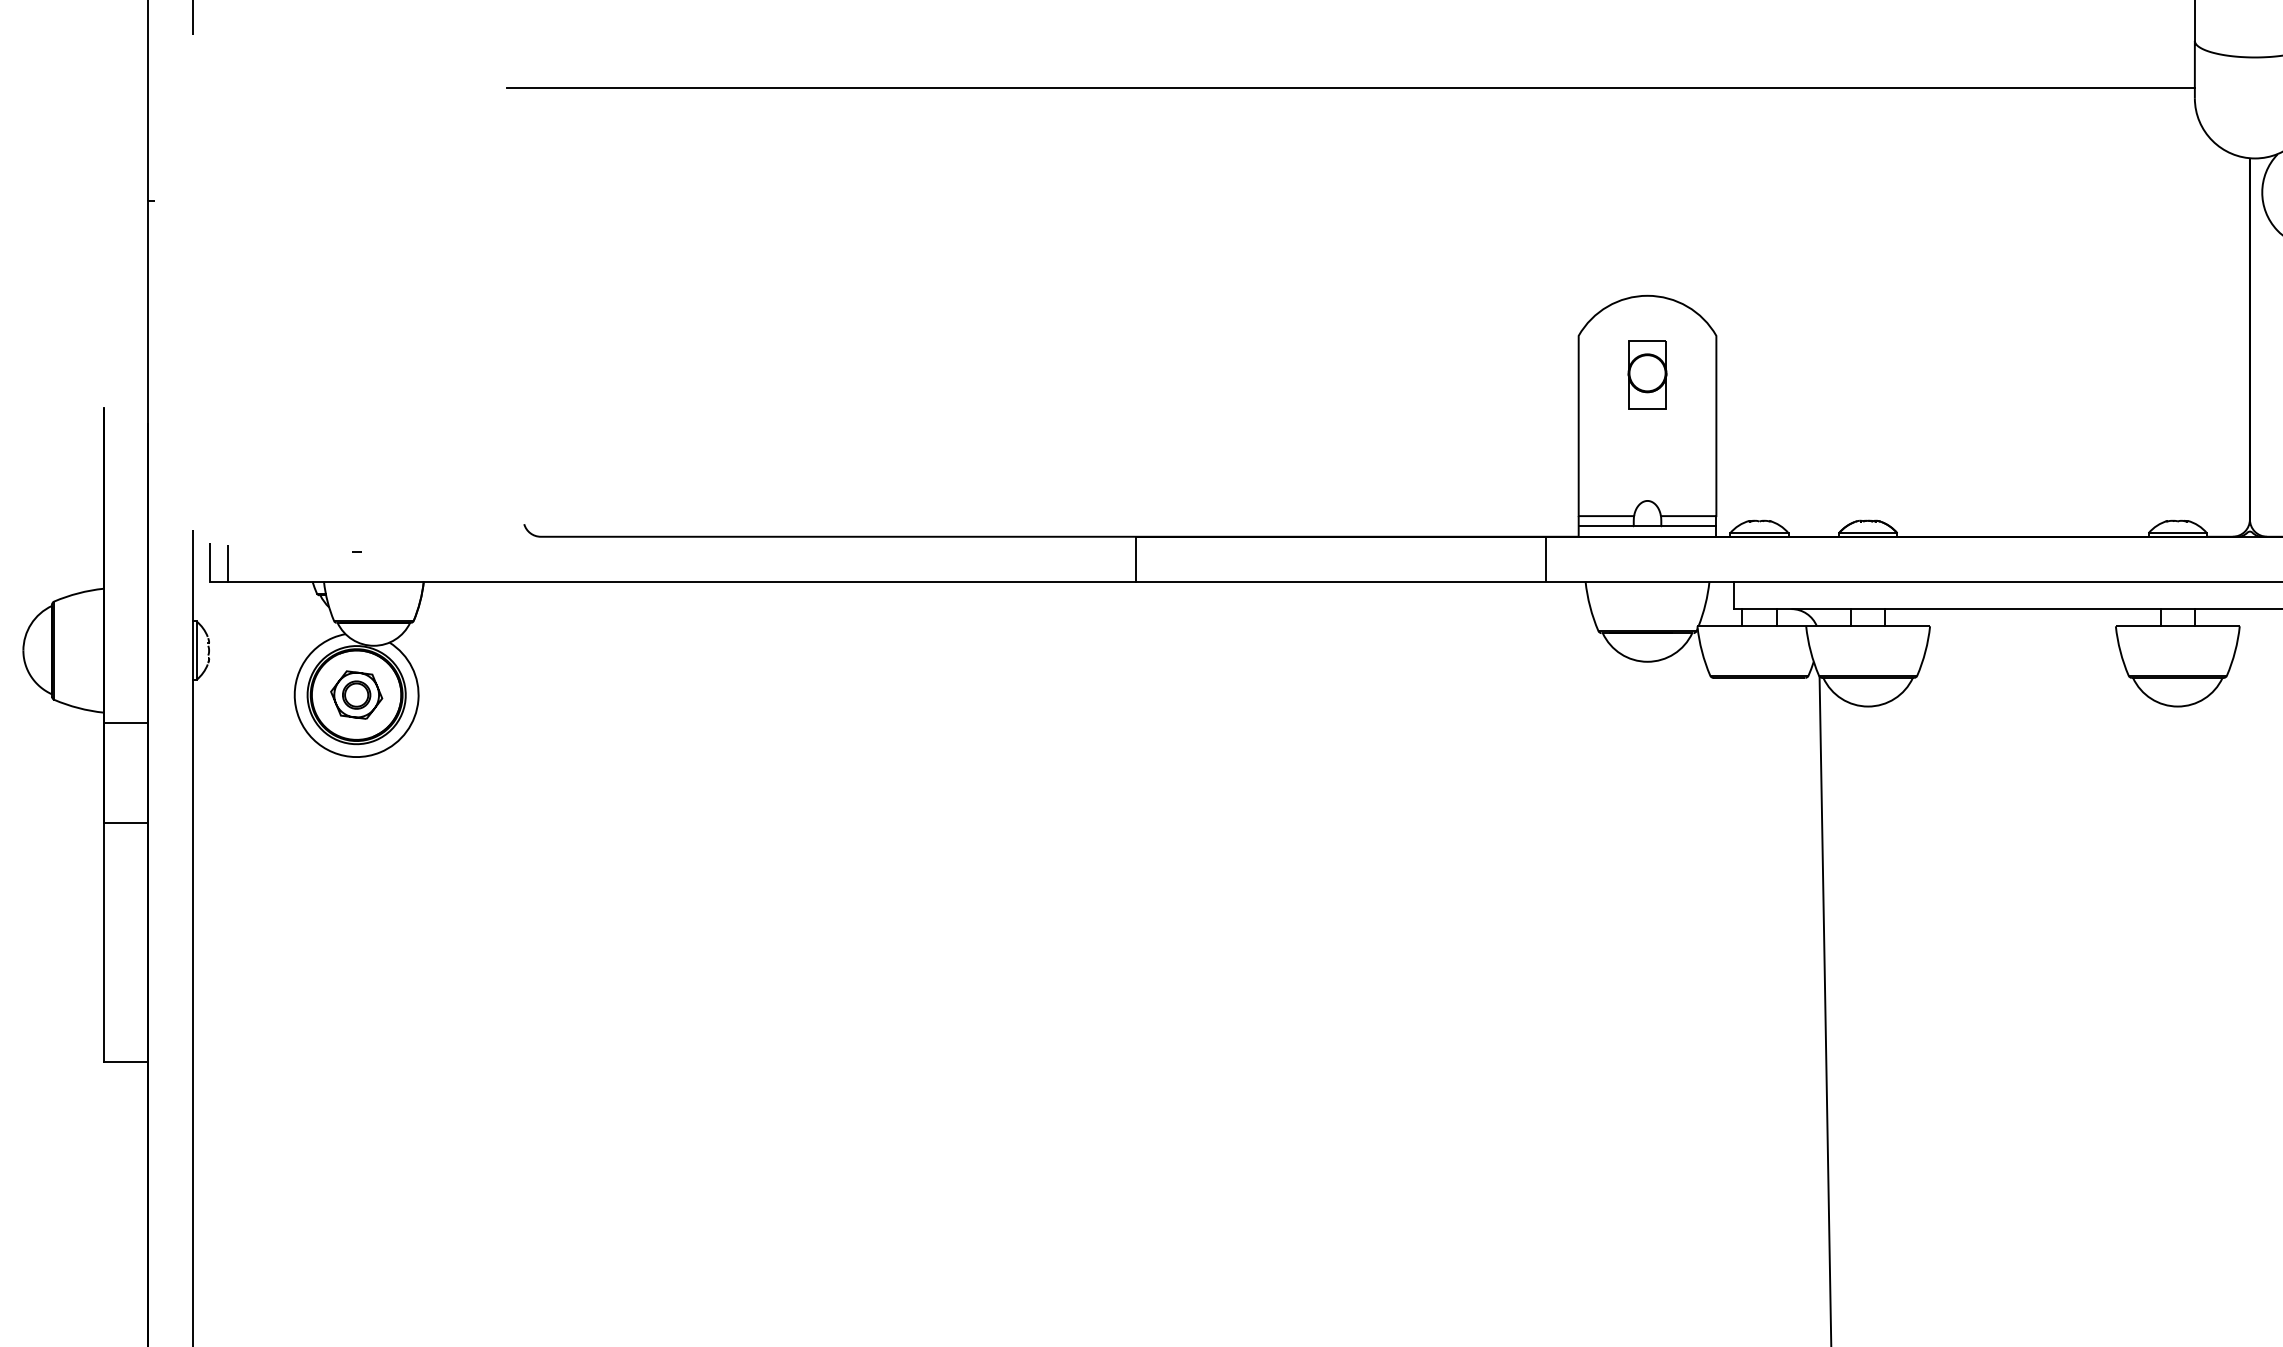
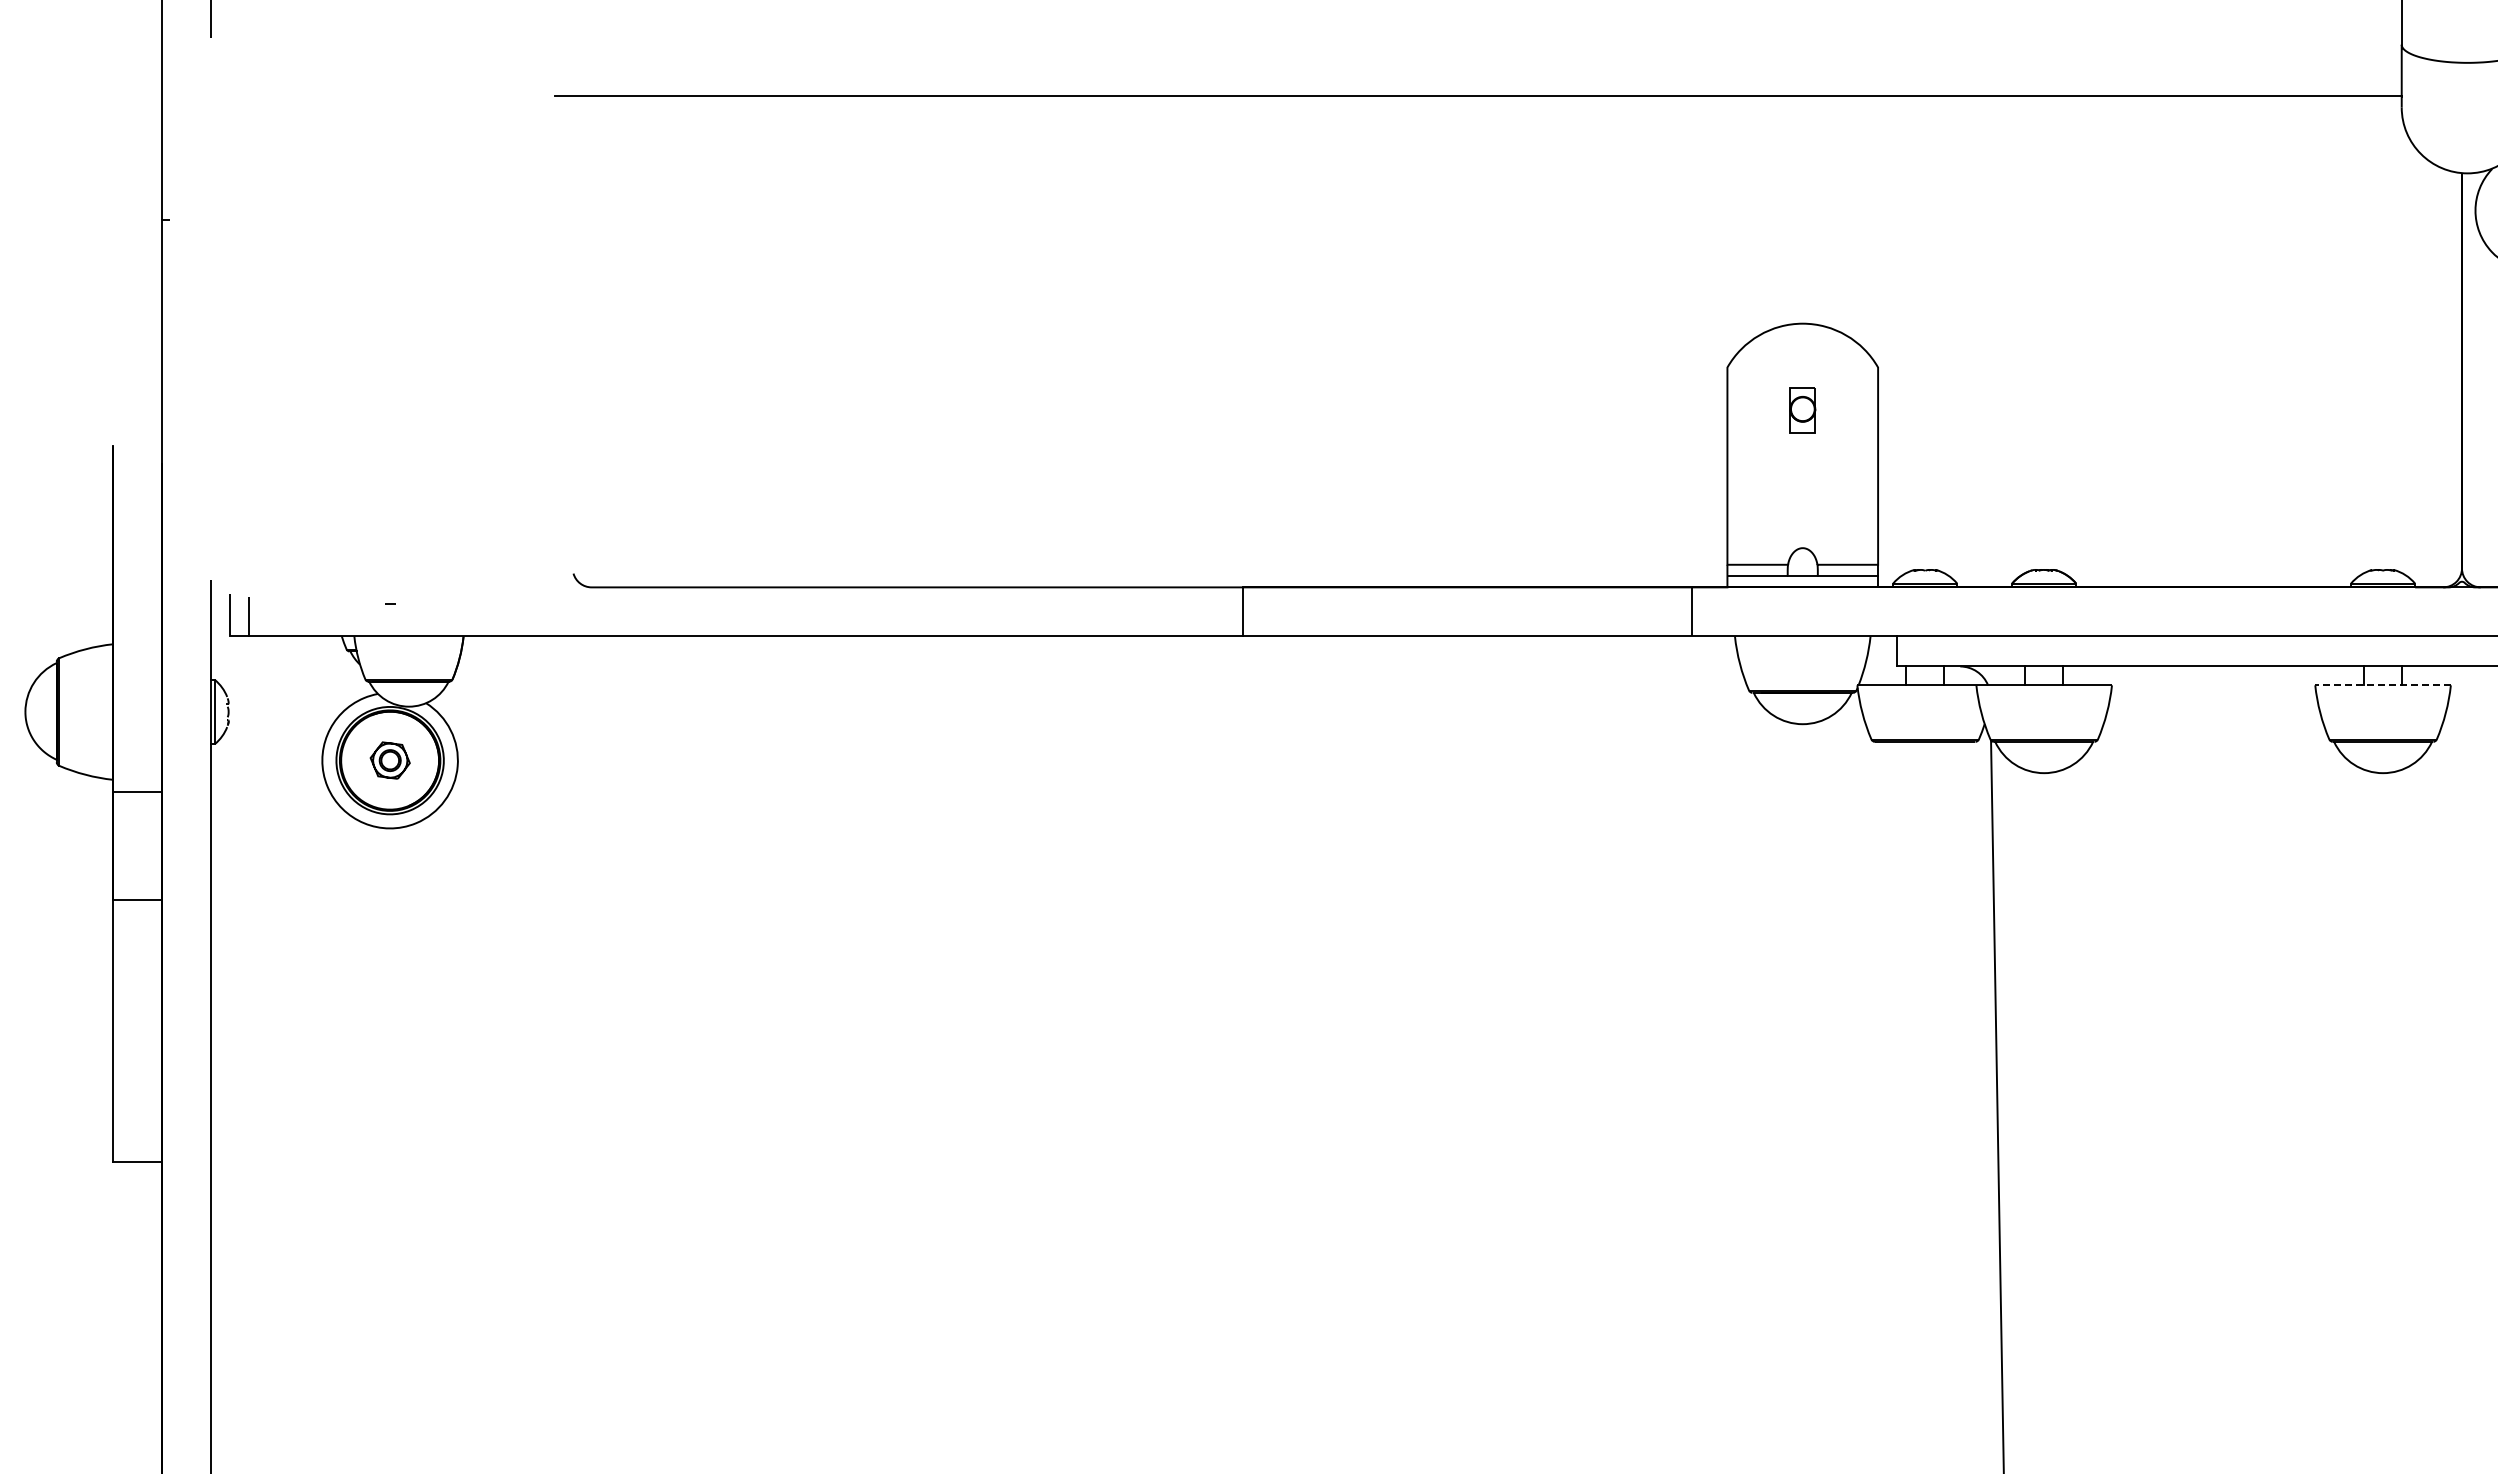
part: (1647, 375) -> (1802, 410), size x0.6
line: (2178, 626) -> (2383, 685), solid -> dashed
part: (357, 694) -> (390, 760), size x0.7

